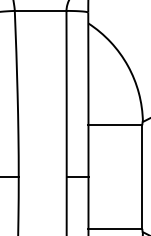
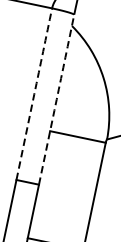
arc: (66, 94) -> (34, 94), solid -> dashed
arc: (88, 94) -> (56, 99), solid -> dashed

